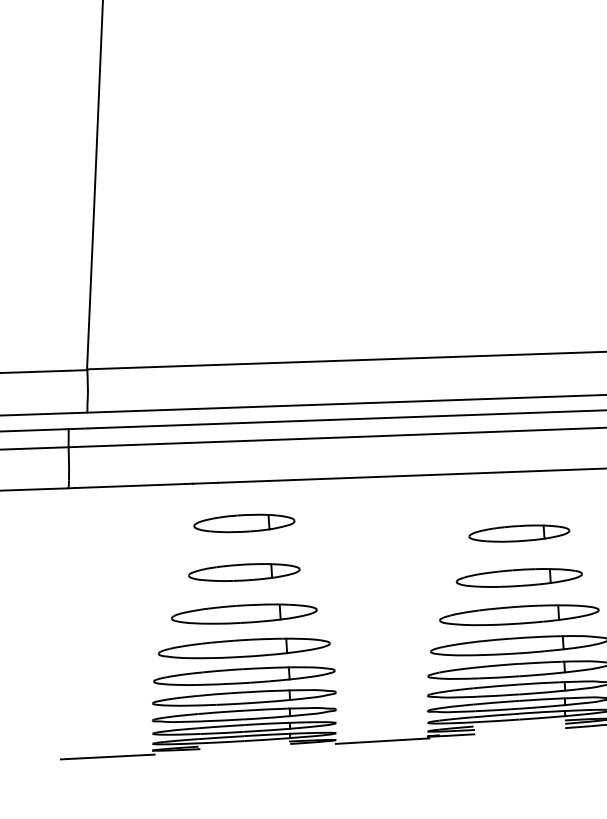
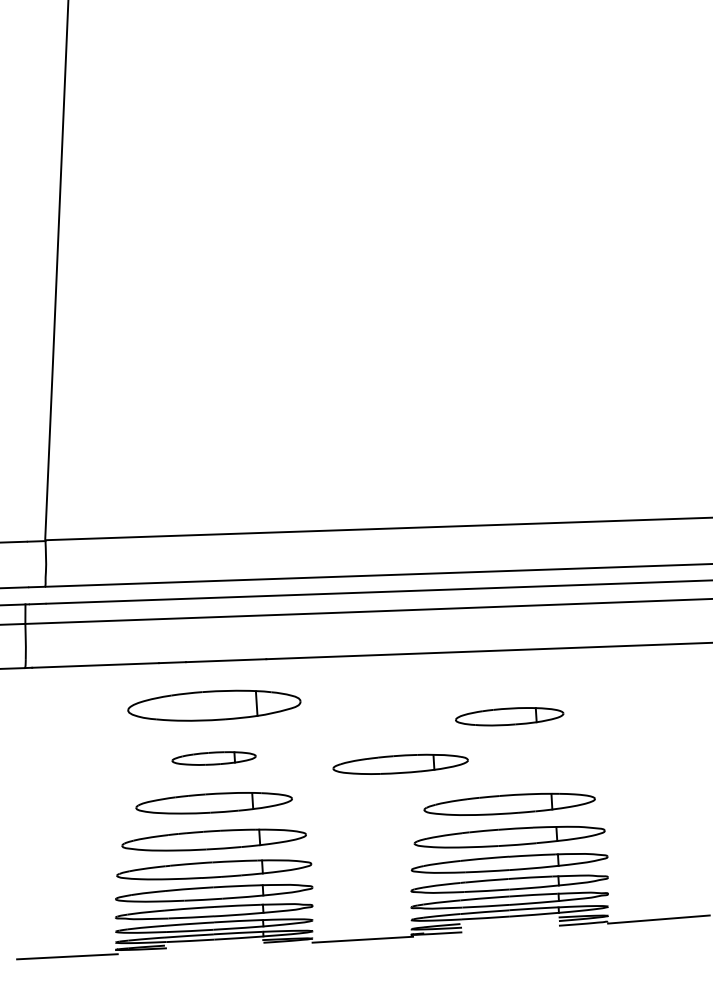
part: (243, 523) -> (213, 705), size x1.6
part: (243, 572) -> (213, 758), size x0.7
part: (519, 577) -> (400, 763), moved

